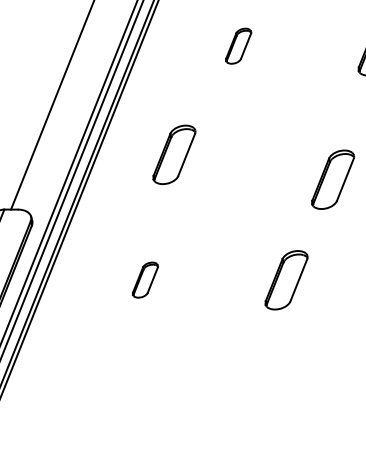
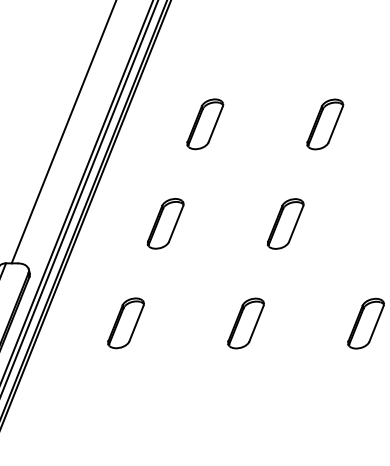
part: (238, 46) -> (205, 124), size x1.67
part: (174, 154) -> (165, 223), moved
part: (332, 179) -> (285, 223), moved
part: (144, 280) -> (125, 323), size x1.67

